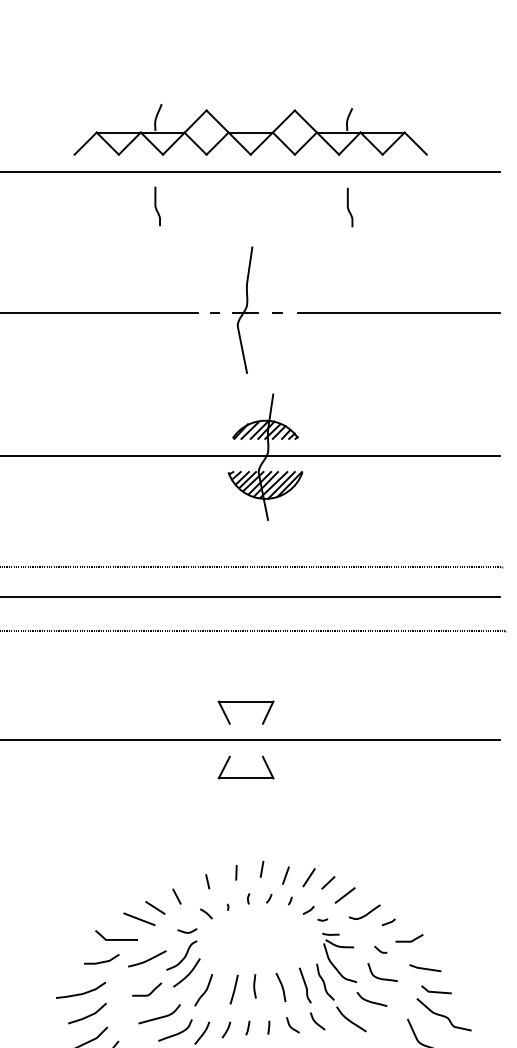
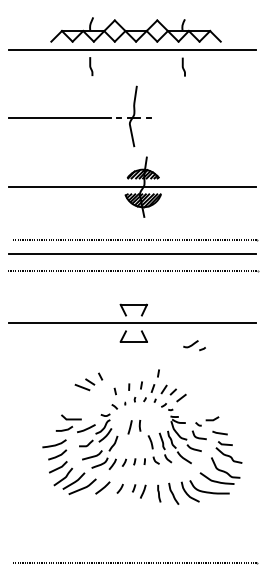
line: (399, 312) -> (207, 117), removed
line: (297, 844) -> (158, 373), added
part: (151, 906) -> (88, 381), moved
part: (372, 915) -> (194, 345), moved
part: (243, 989) -> (134, 427), moved

